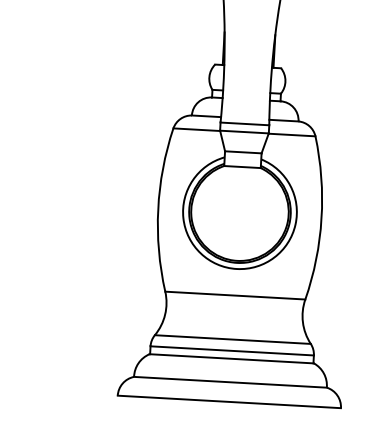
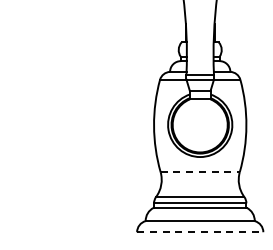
line: (235, 296) -> (200, 172), solid -> dashed
line: (229, 402) -> (200, 232), solid -> dashed

